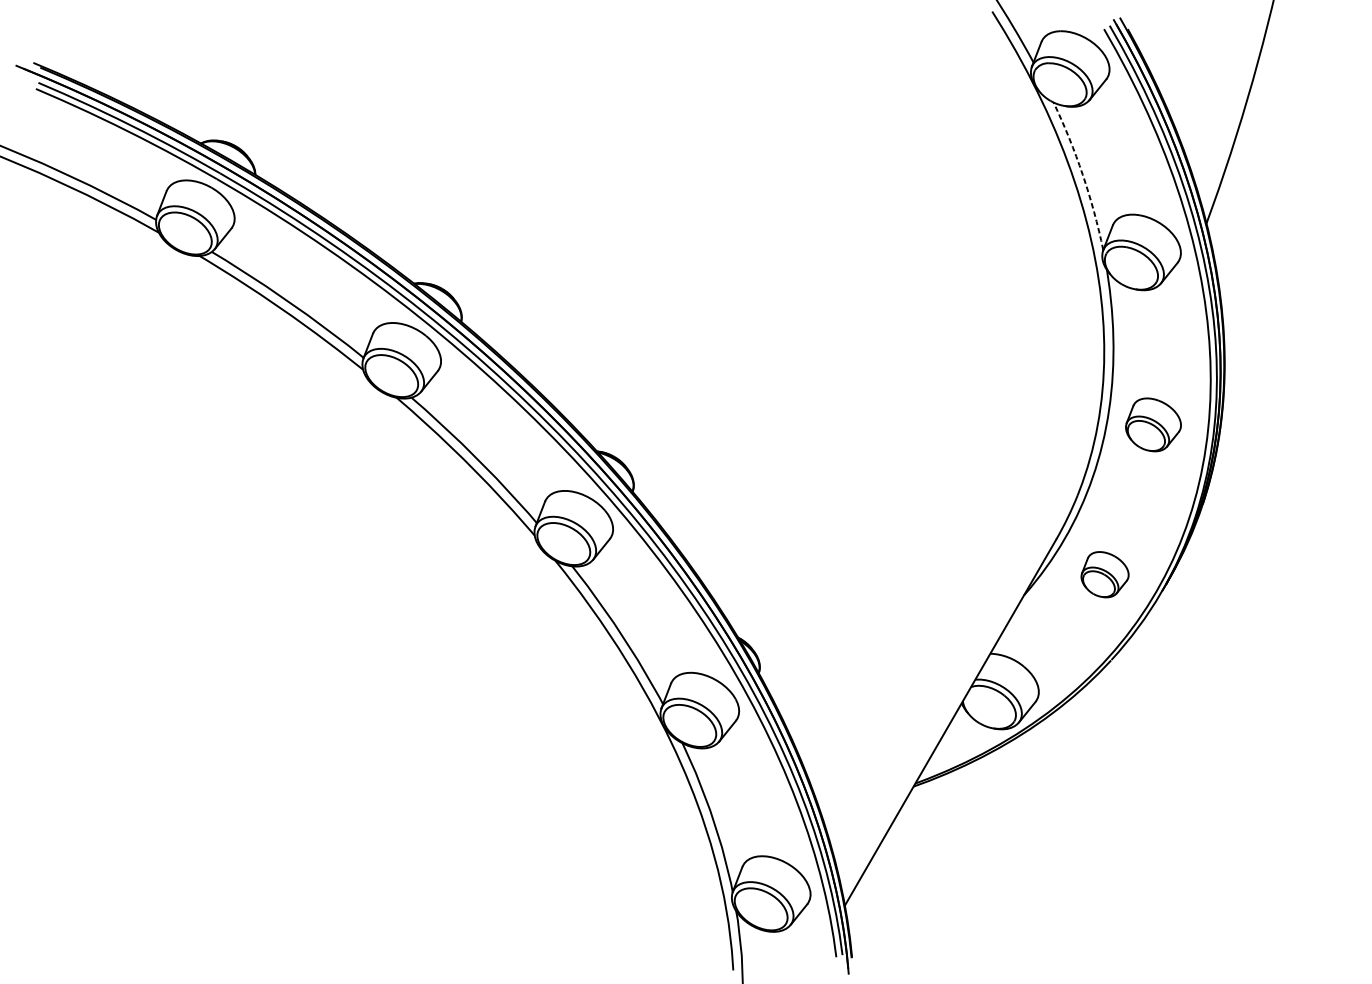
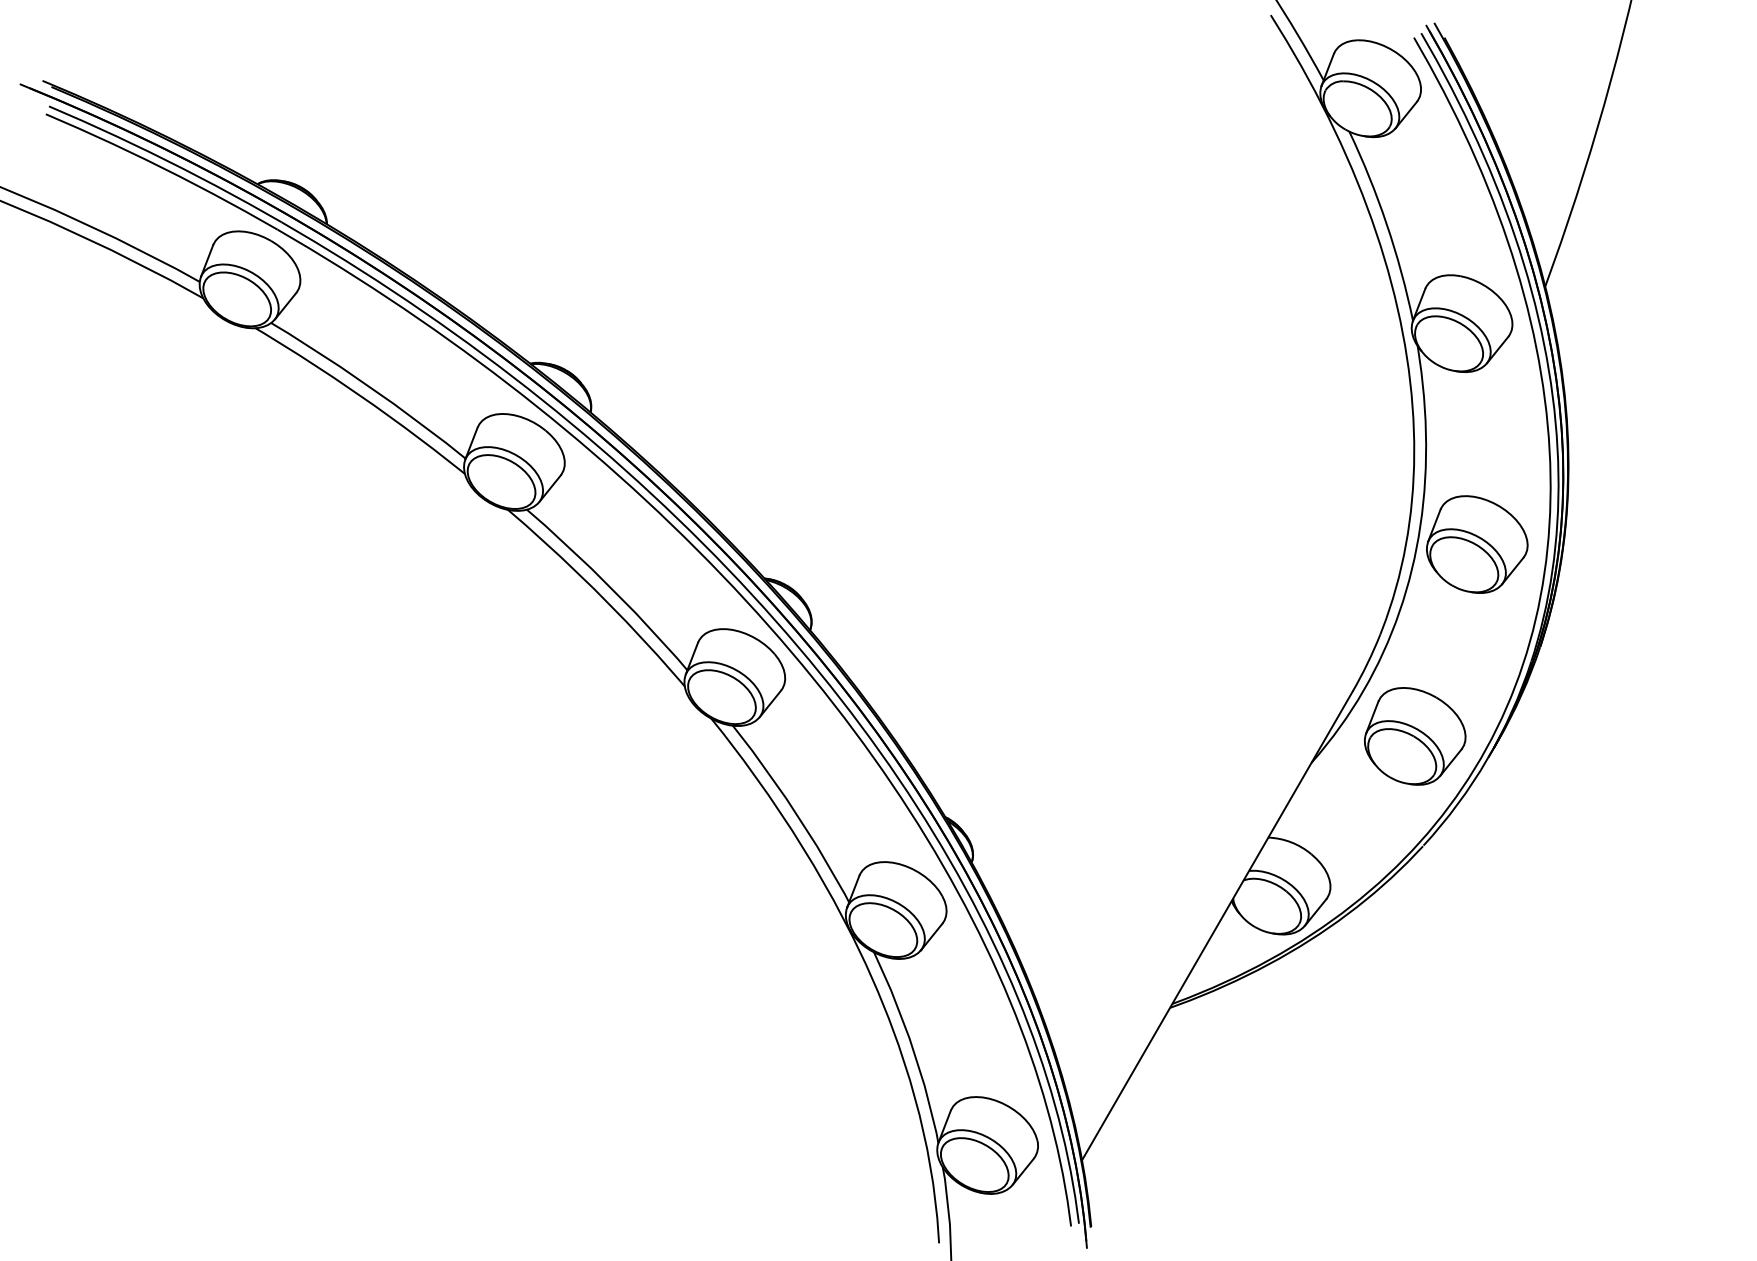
arc: (1082, 175) -> (1386, 224), dashed -> solid
part: (1153, 424) -> (1477, 544), size x1.43
part: (1105, 574) -> (1415, 736), size x1.67

